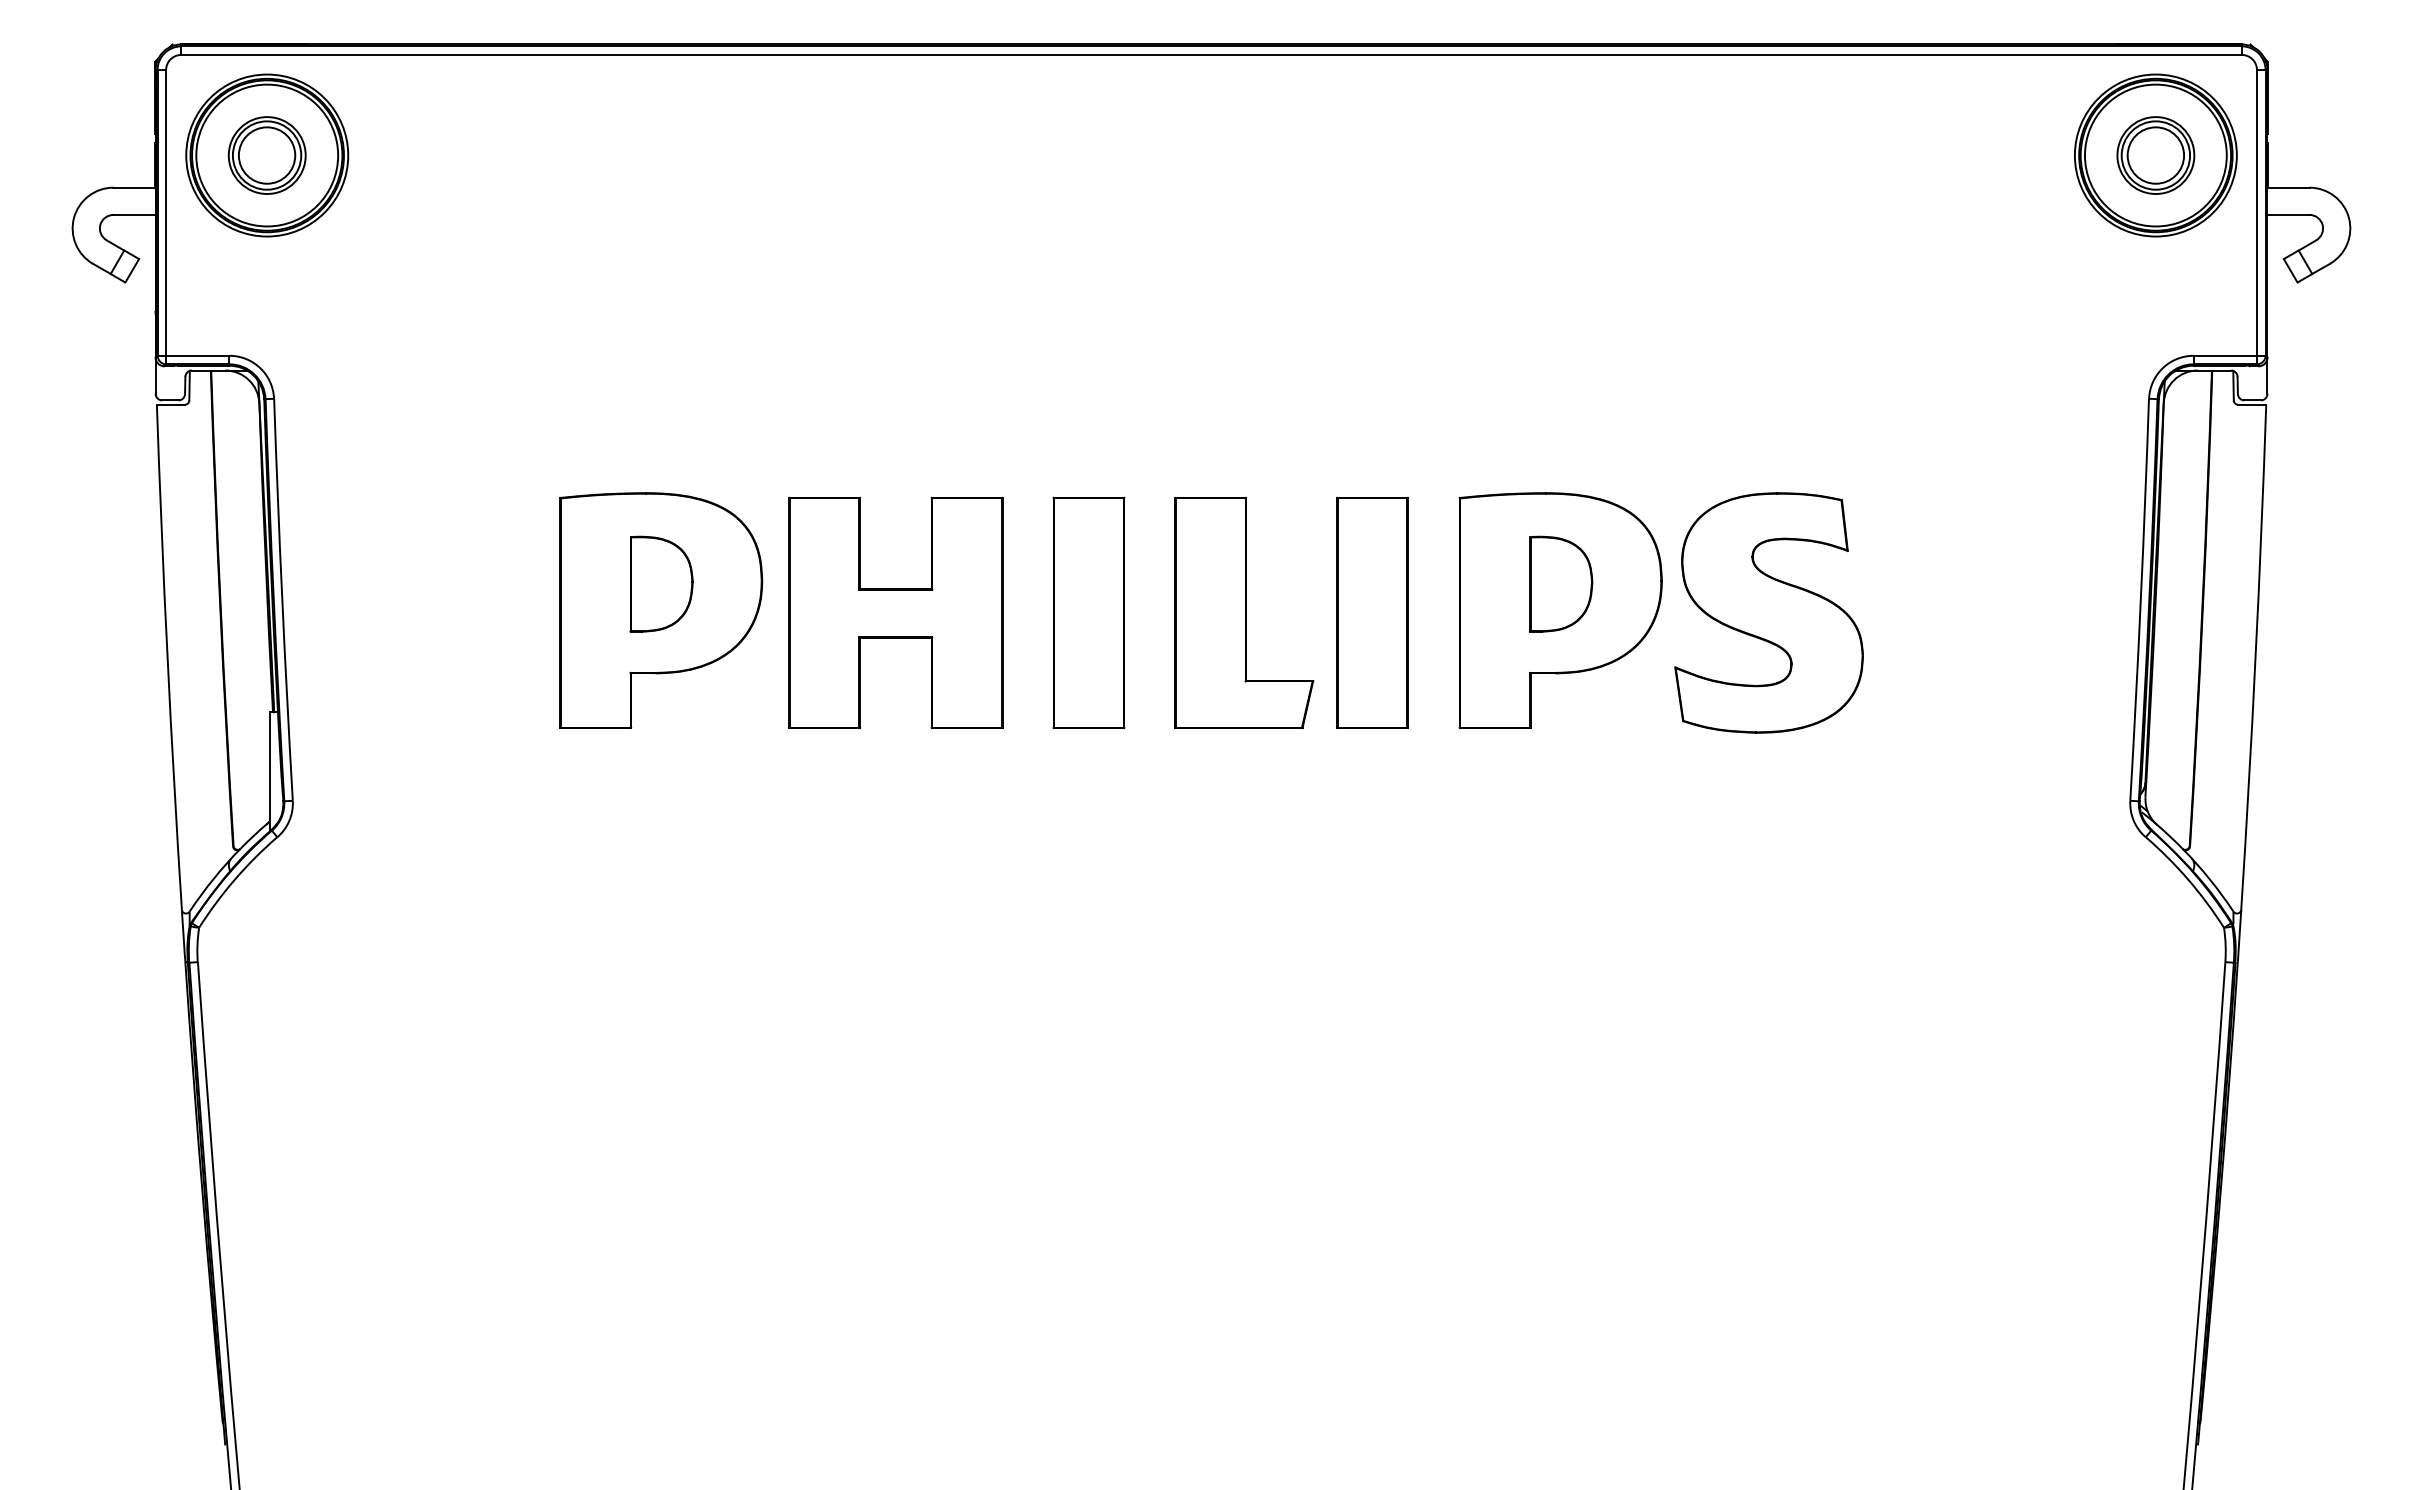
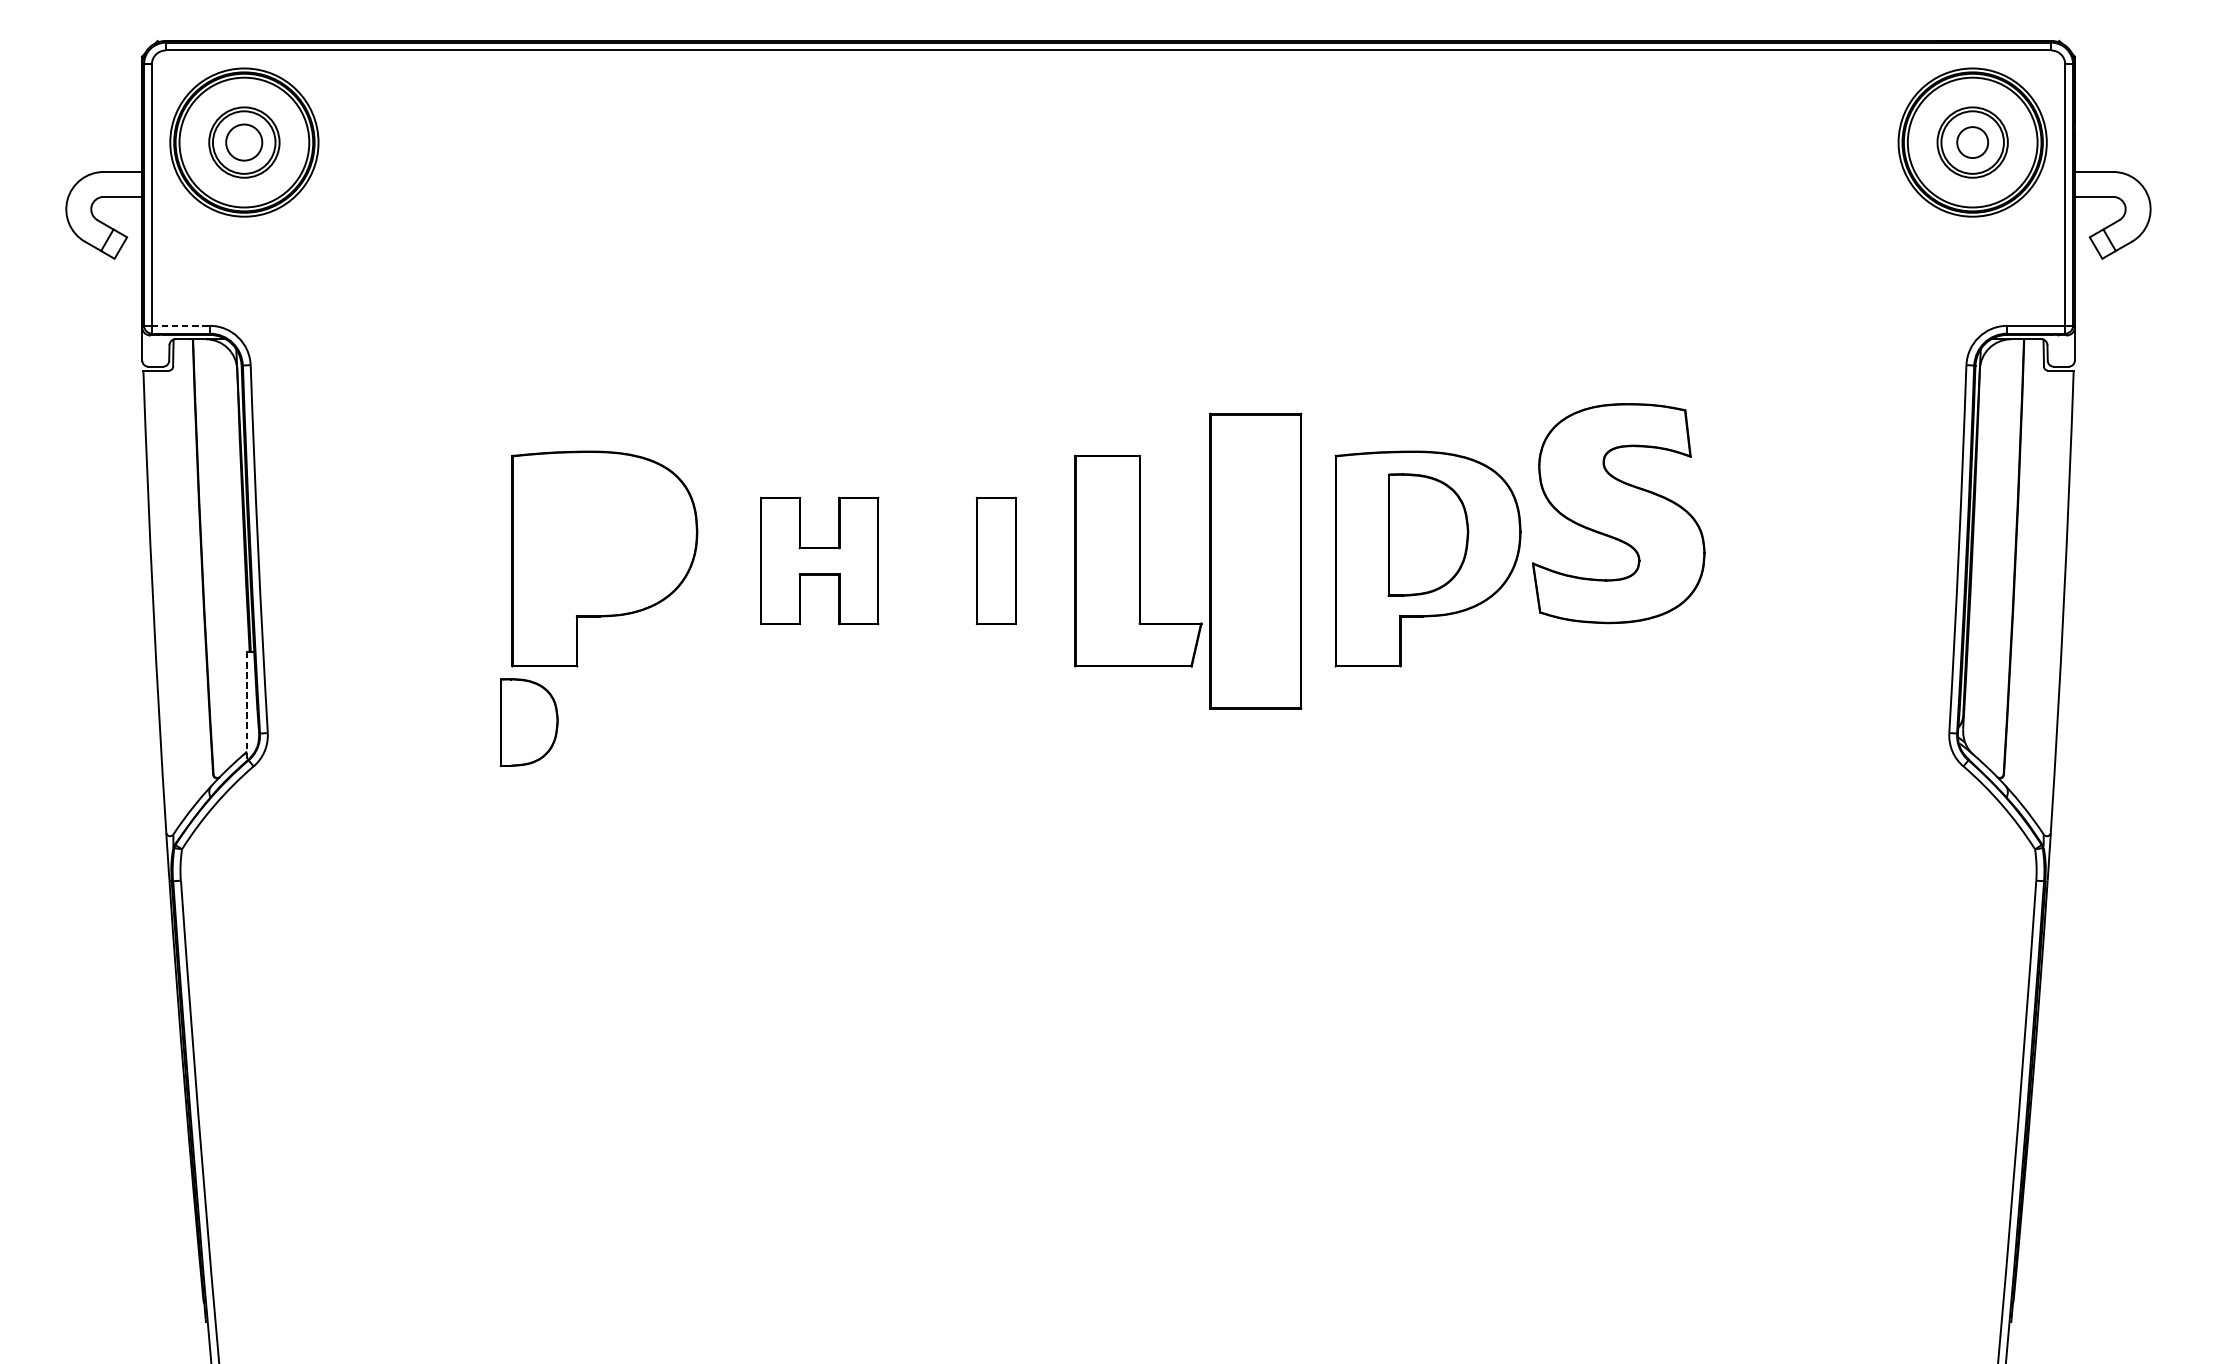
circle: (266, 155) -> (243, 142), size x0.7
circle: (2155, 155) -> (1972, 142), size x0.6
line: (197, 355) -> (180, 325), solid -> dashed
part: (661, 583) -> (529, 721), moved
part: (1561, 583) -> (1428, 534), size x1.4
part: (895, 612) -> (819, 560), size x0.6
part: (1088, 612) -> (995, 560), size x0.6
part: (1372, 612) -> (1255, 560), size x1.4
part: (1768, 612) -> (1618, 513), moved
line: (269, 771) -> (246, 706), solid -> dashed

